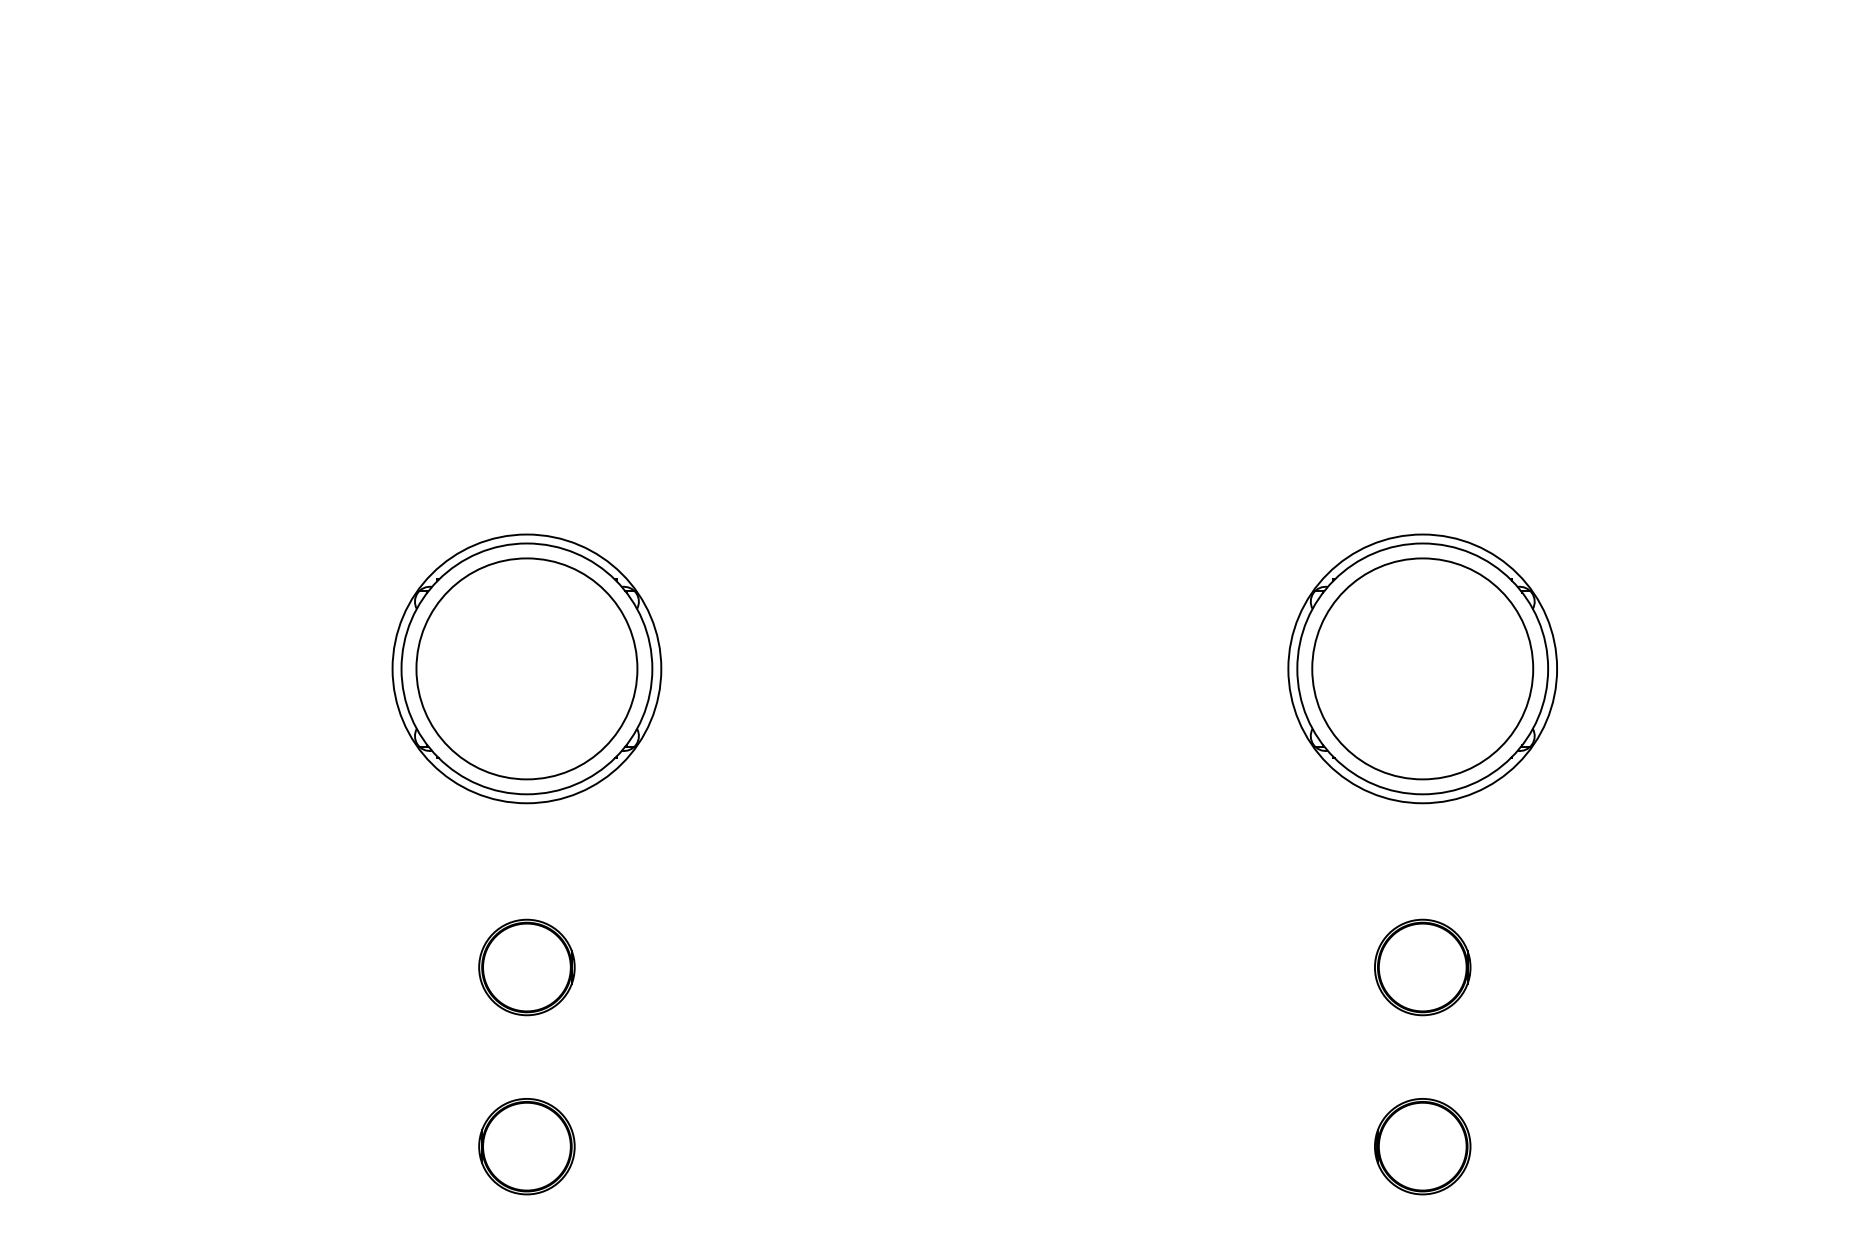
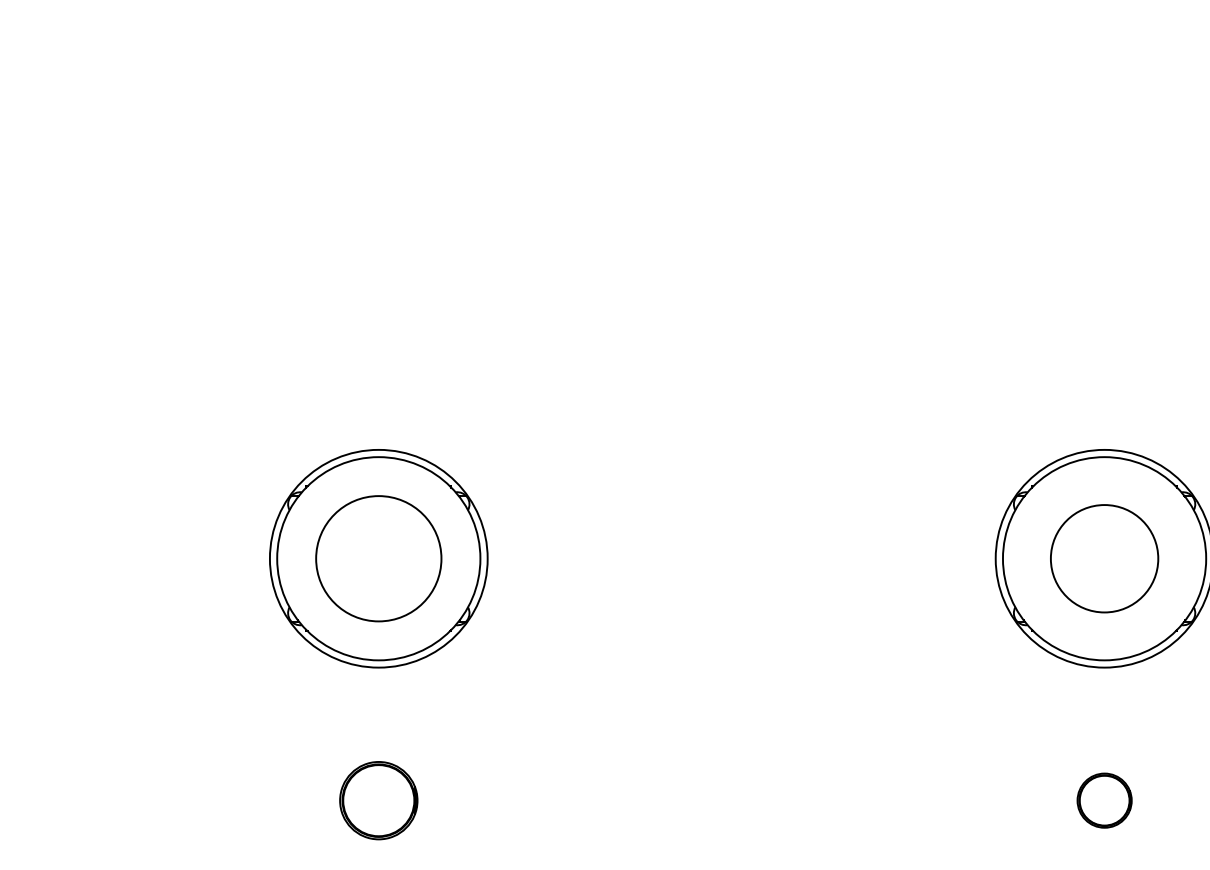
circle: (526, 668) -> (378, 558), size x0.7
circle: (1422, 668) -> (1104, 558), size x0.6
part: (1422, 967) -> (1104, 800), size x0.7

